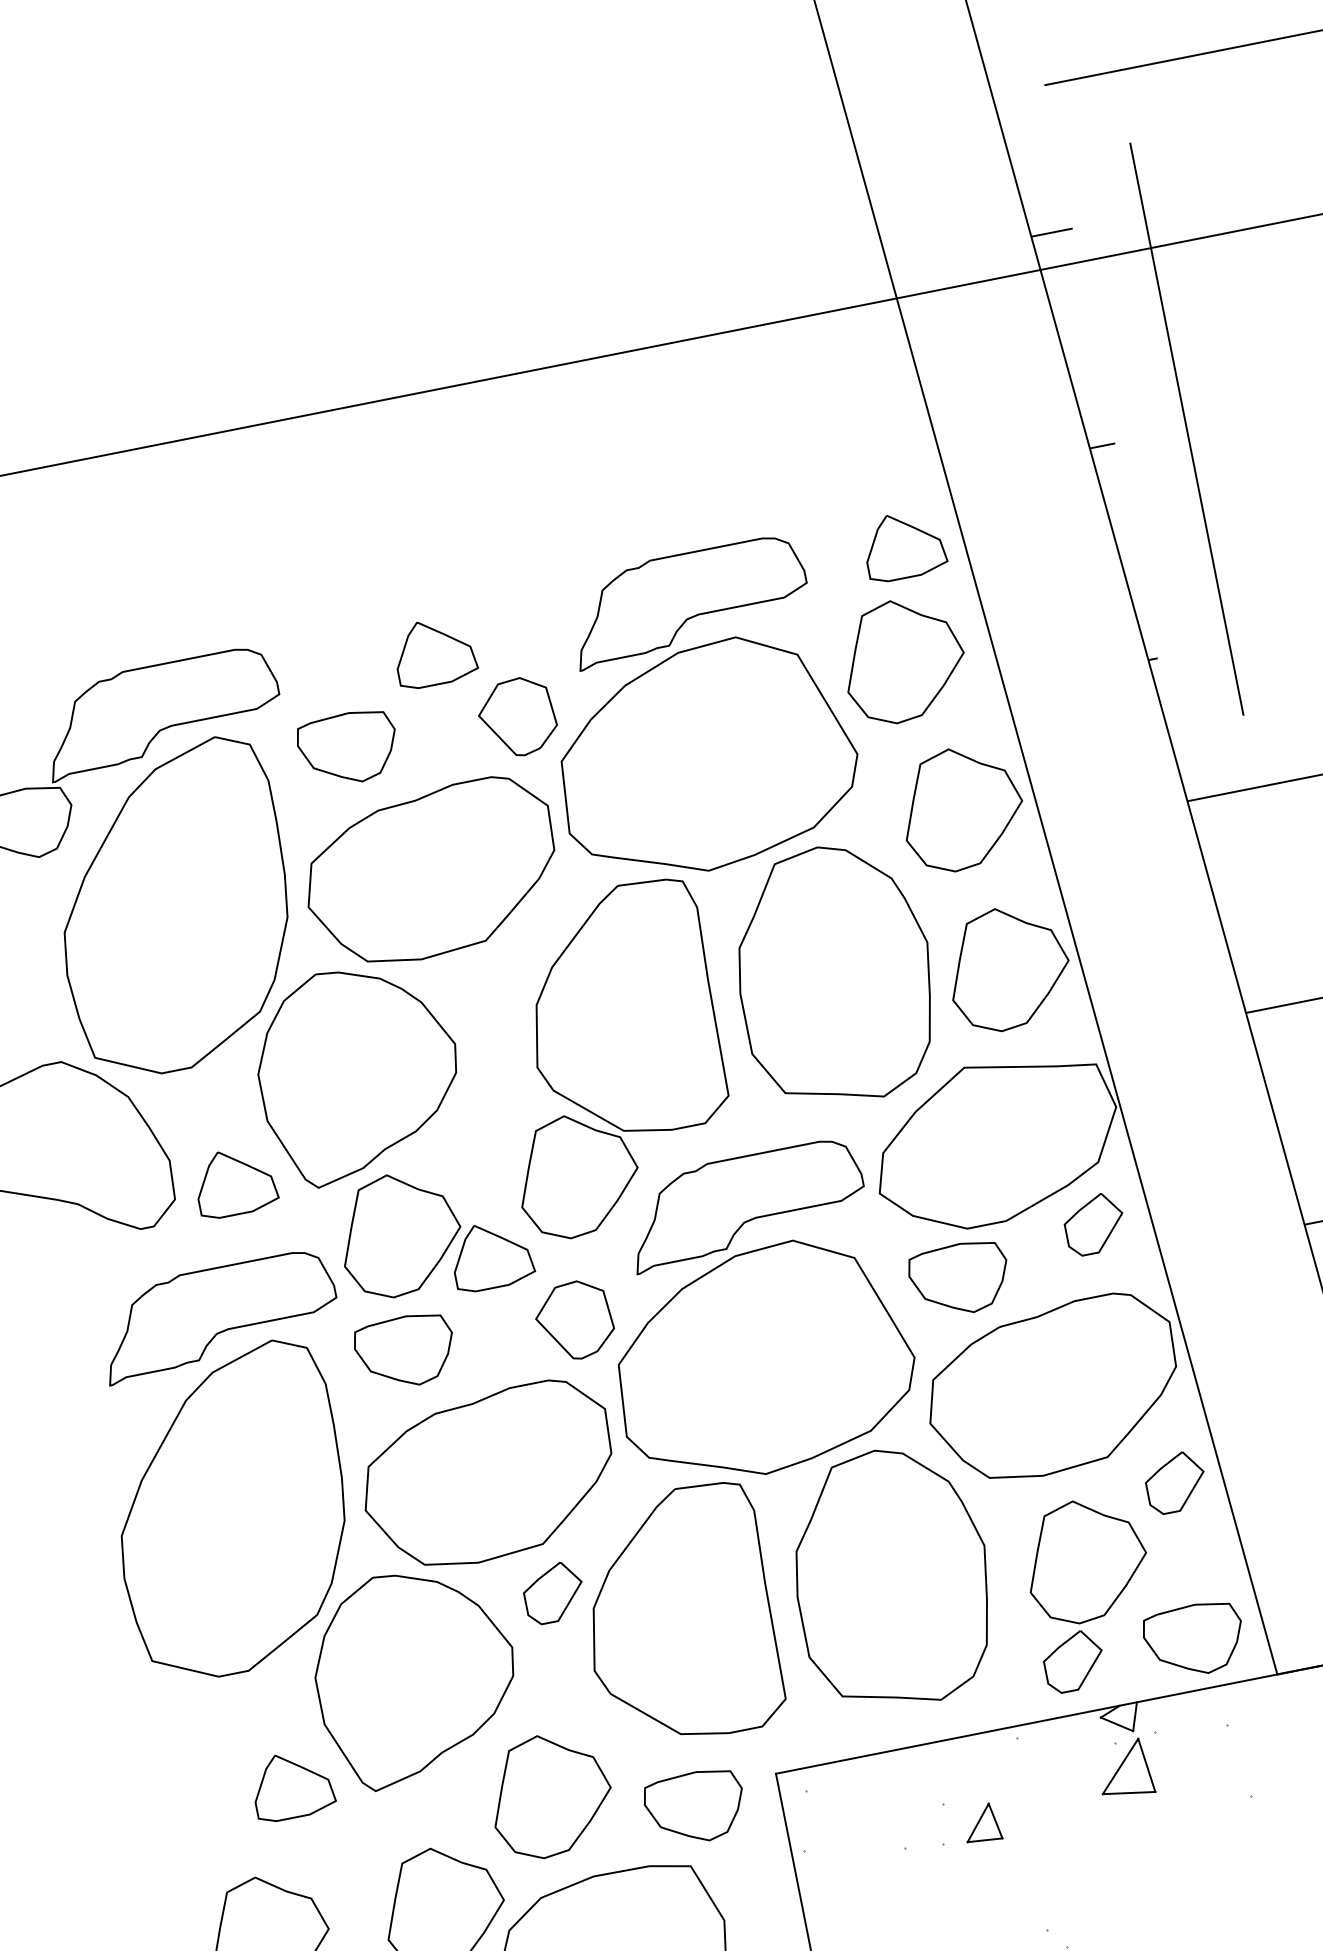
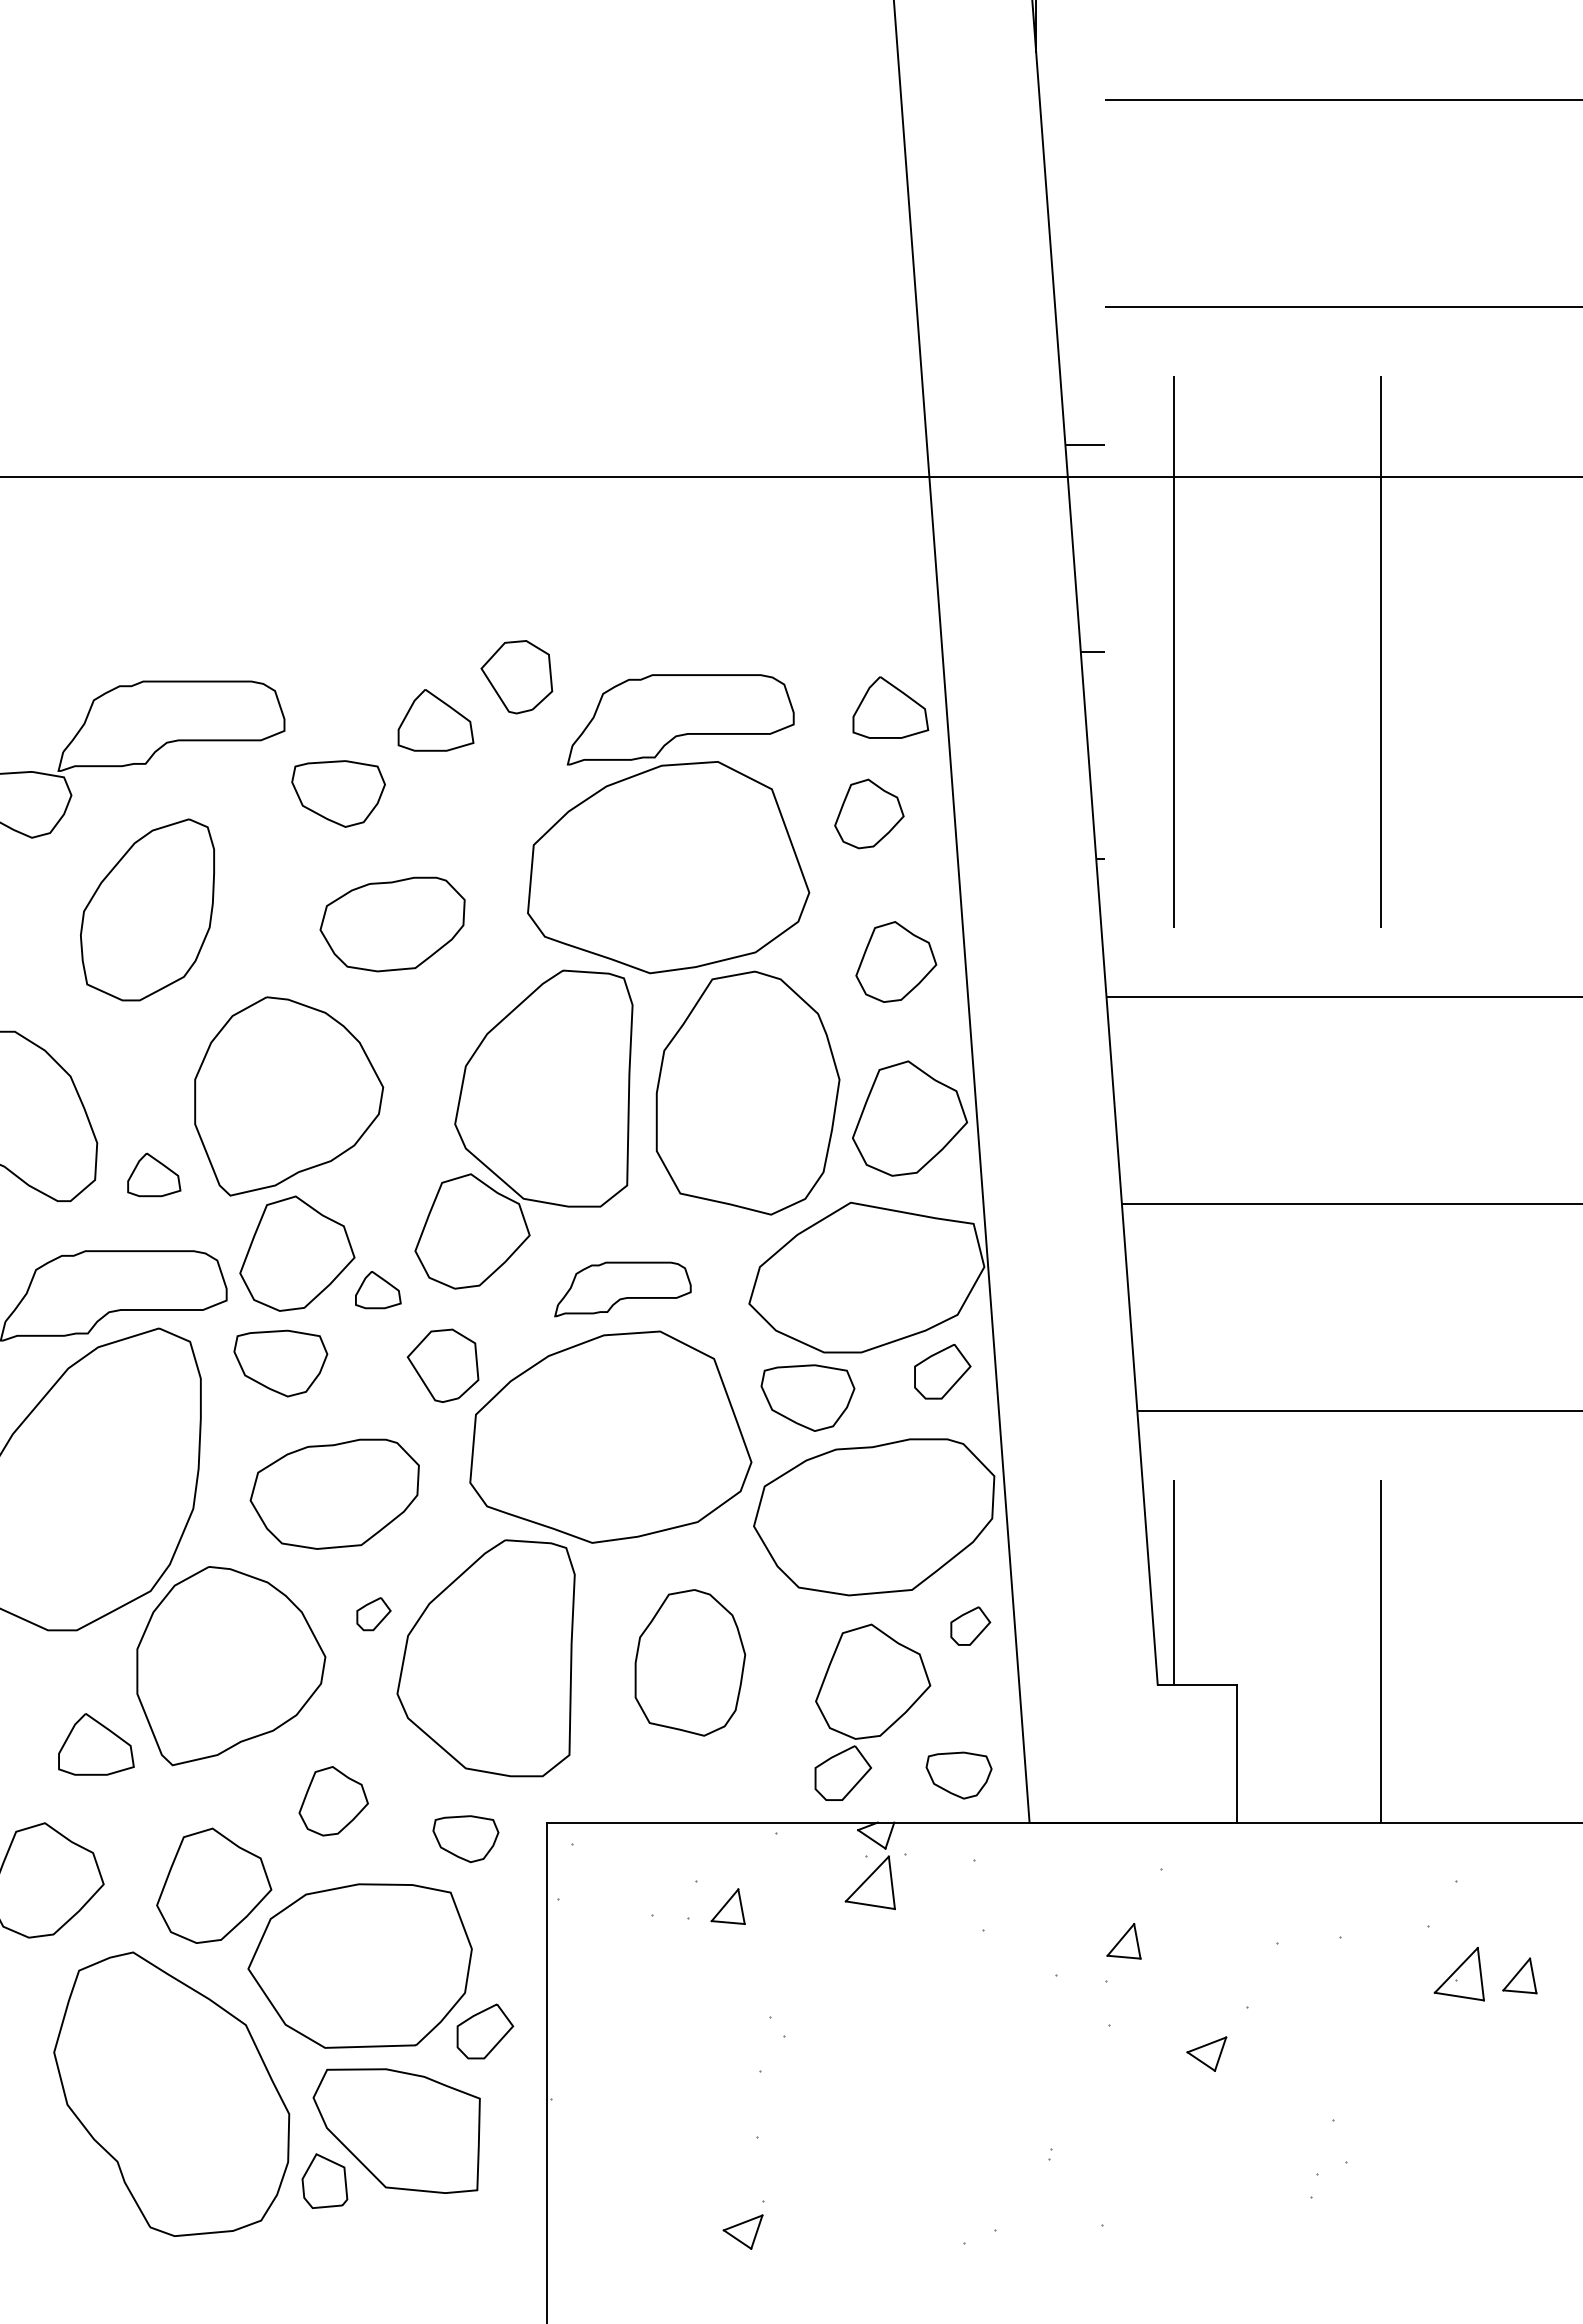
part: (903, 659) -> (869, 813), size x0.6
part: (517, 717) -> (516, 677), moved
part: (962, 807) -> (896, 961), size x0.7
part: (431, 873) -> (392, 924), size x0.6
part: (173, 907) -> (147, 909), size x0.6
part: (235, 1181) -> (154, 1174), size x0.7
part: (745, 1204) -> (622, 1289), size x0.6
part: (491, 1254) -> (378, 1289), size x0.6
part: (488, 1476) -> (334, 1494), size x0.7
part: (1175, 1482) -> (970, 1625), size x0.7
part: (892, 1578) -> (690, 1662), size x0.6
part: (553, 1592) -> (373, 1613), size x0.6
part: (1193, 1640) -> (958, 1775), size x0.7
part: (550, 1795) -> (333, 1801), size x0.6
part: (694, 1807) -> (465, 1838), size x0.7

